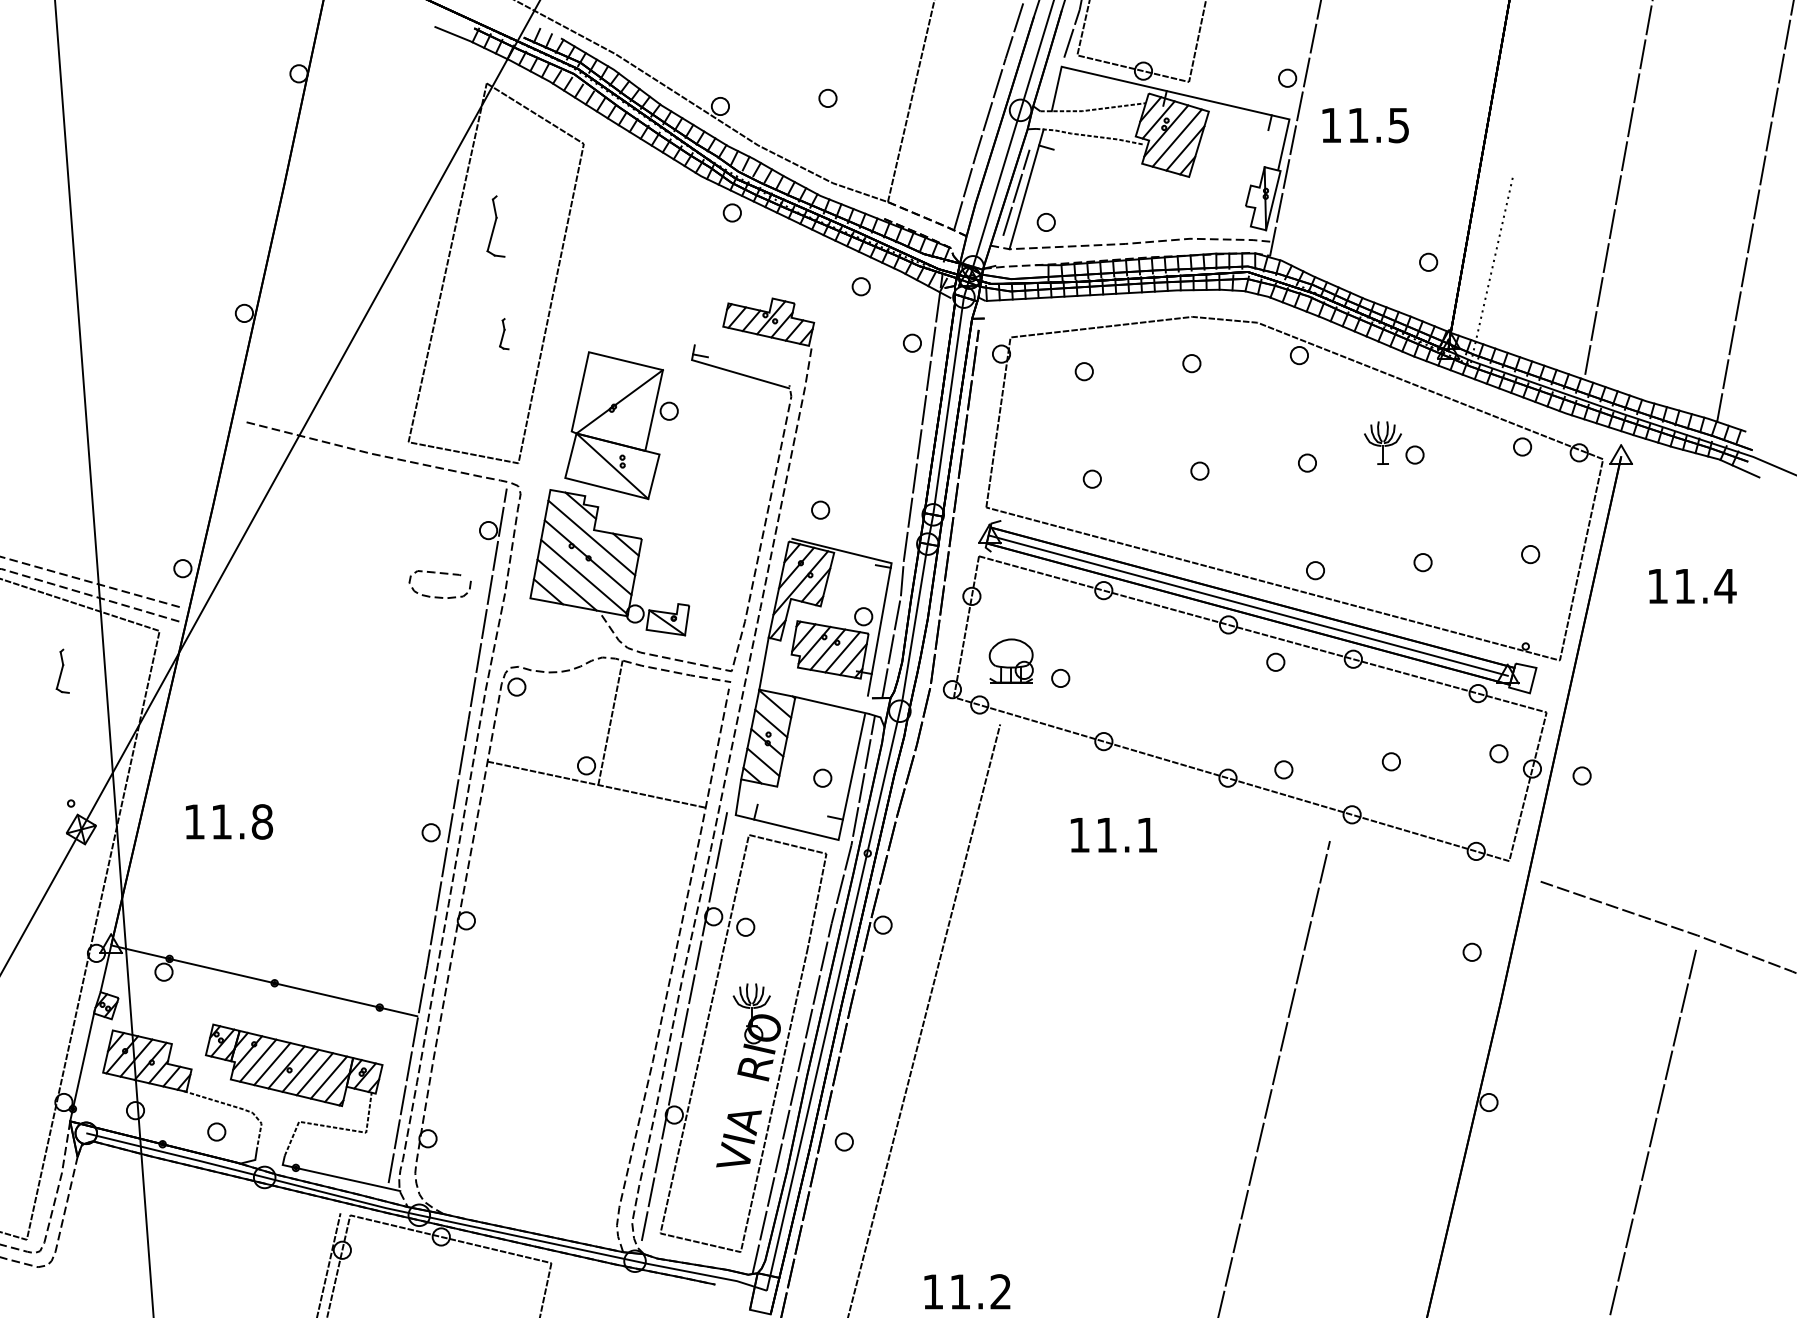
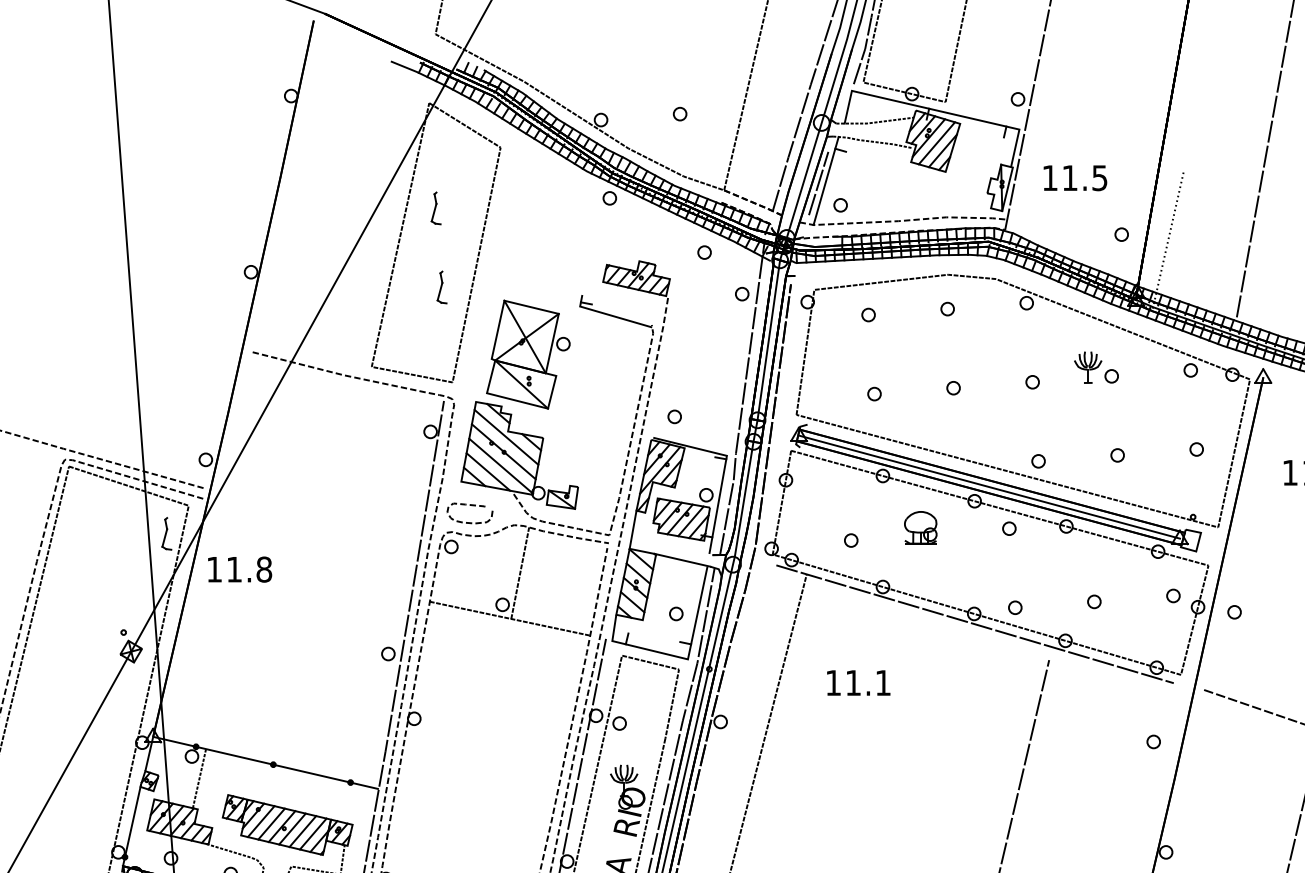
text: (1365, 125) -> (1075, 178), moved
part: (496, 226) -> (436, 208), size x0.71
part: (504, 333) -> (442, 286), size x1.43
line: (616, 401) -> (524, 336), added
curve: (441, 574) -> (470, 506), moved
part: (1010, 660) -> (920, 527), moved
part: (62, 670) -> (166, 533), moved
line: (1228, 792) -> (974, 624), added
text: (229, 821) -> (240, 569), moved
text: (1113, 835) -> (858, 683), moved
line: (174, 1002) -> (199, 778), added

